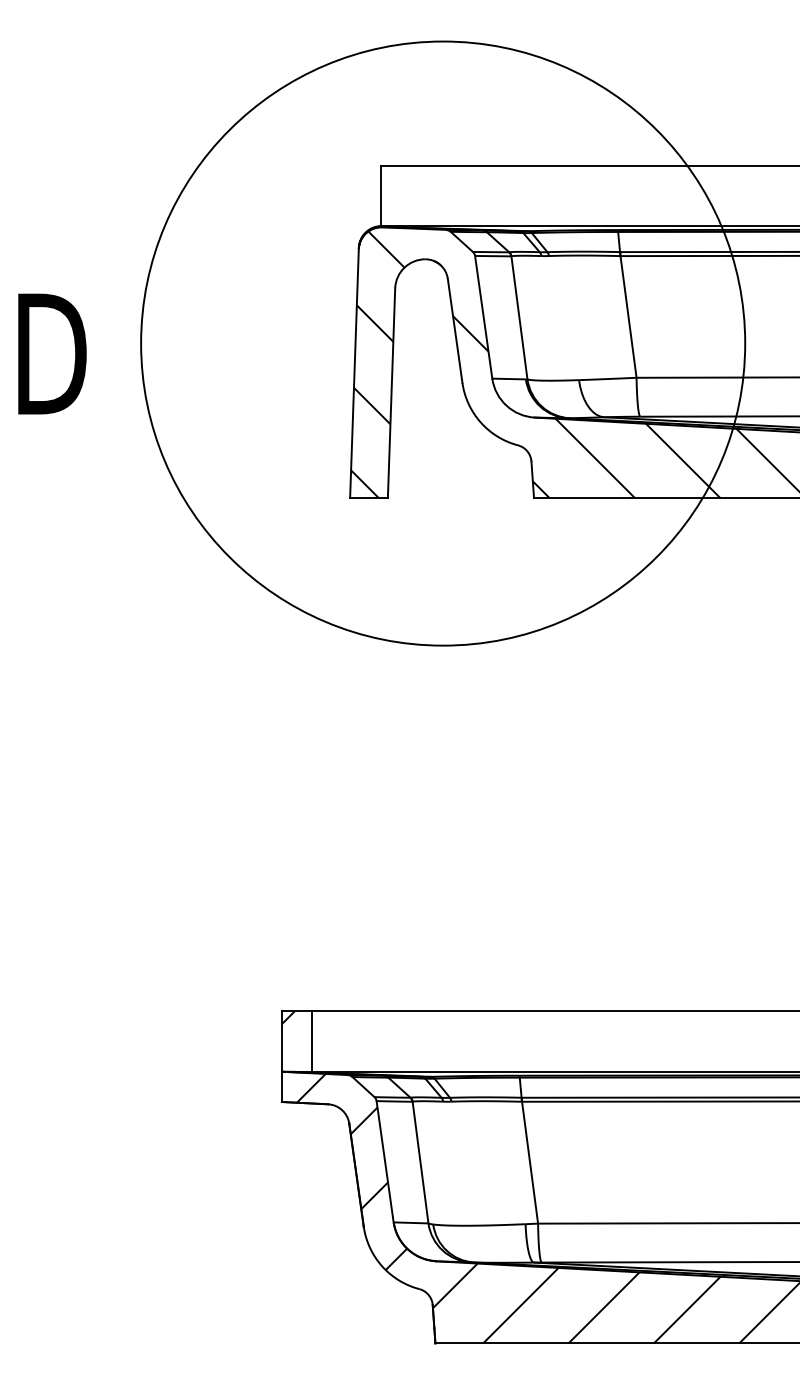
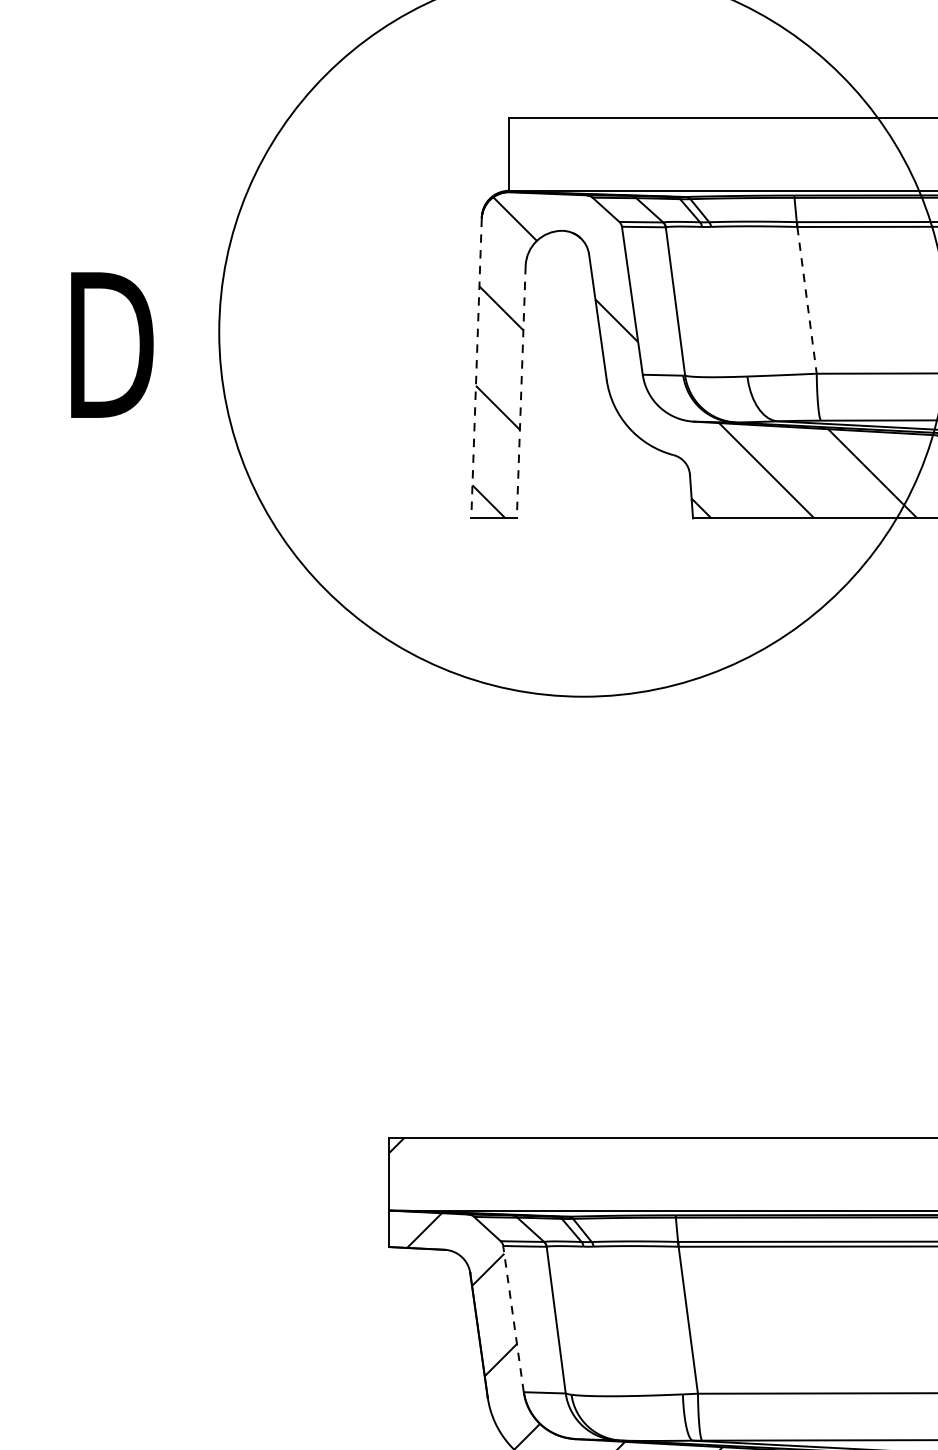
line: (628, 316) -> (806, 299), solid -> dashed
line: (354, 373) -> (476, 368), solid -> dashed
line: (391, 393) -> (521, 392), solid -> dashed
line: (312, 1042) -> (425, 1175), removed
line: (385, 1161) -> (513, 1318), solid -> dashed

